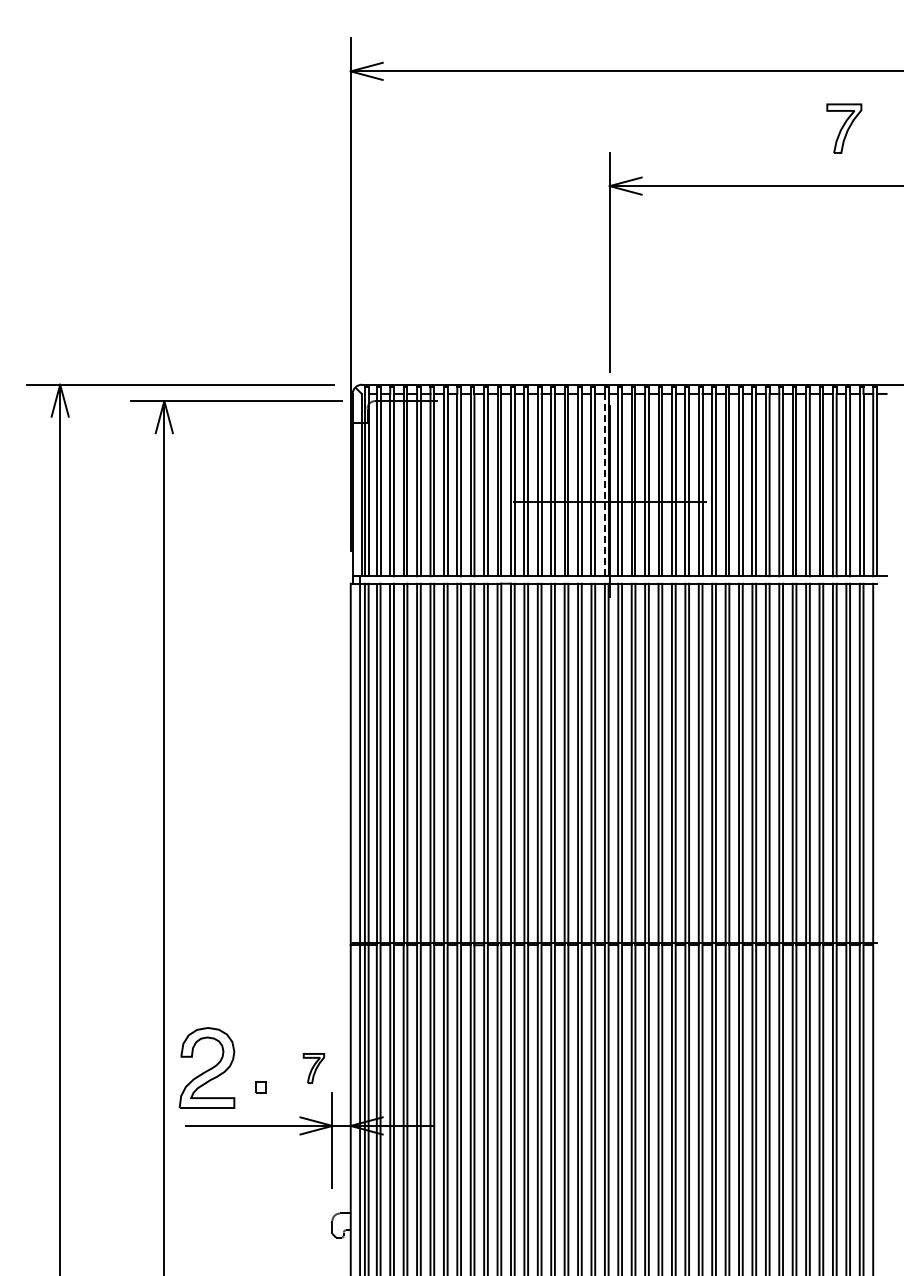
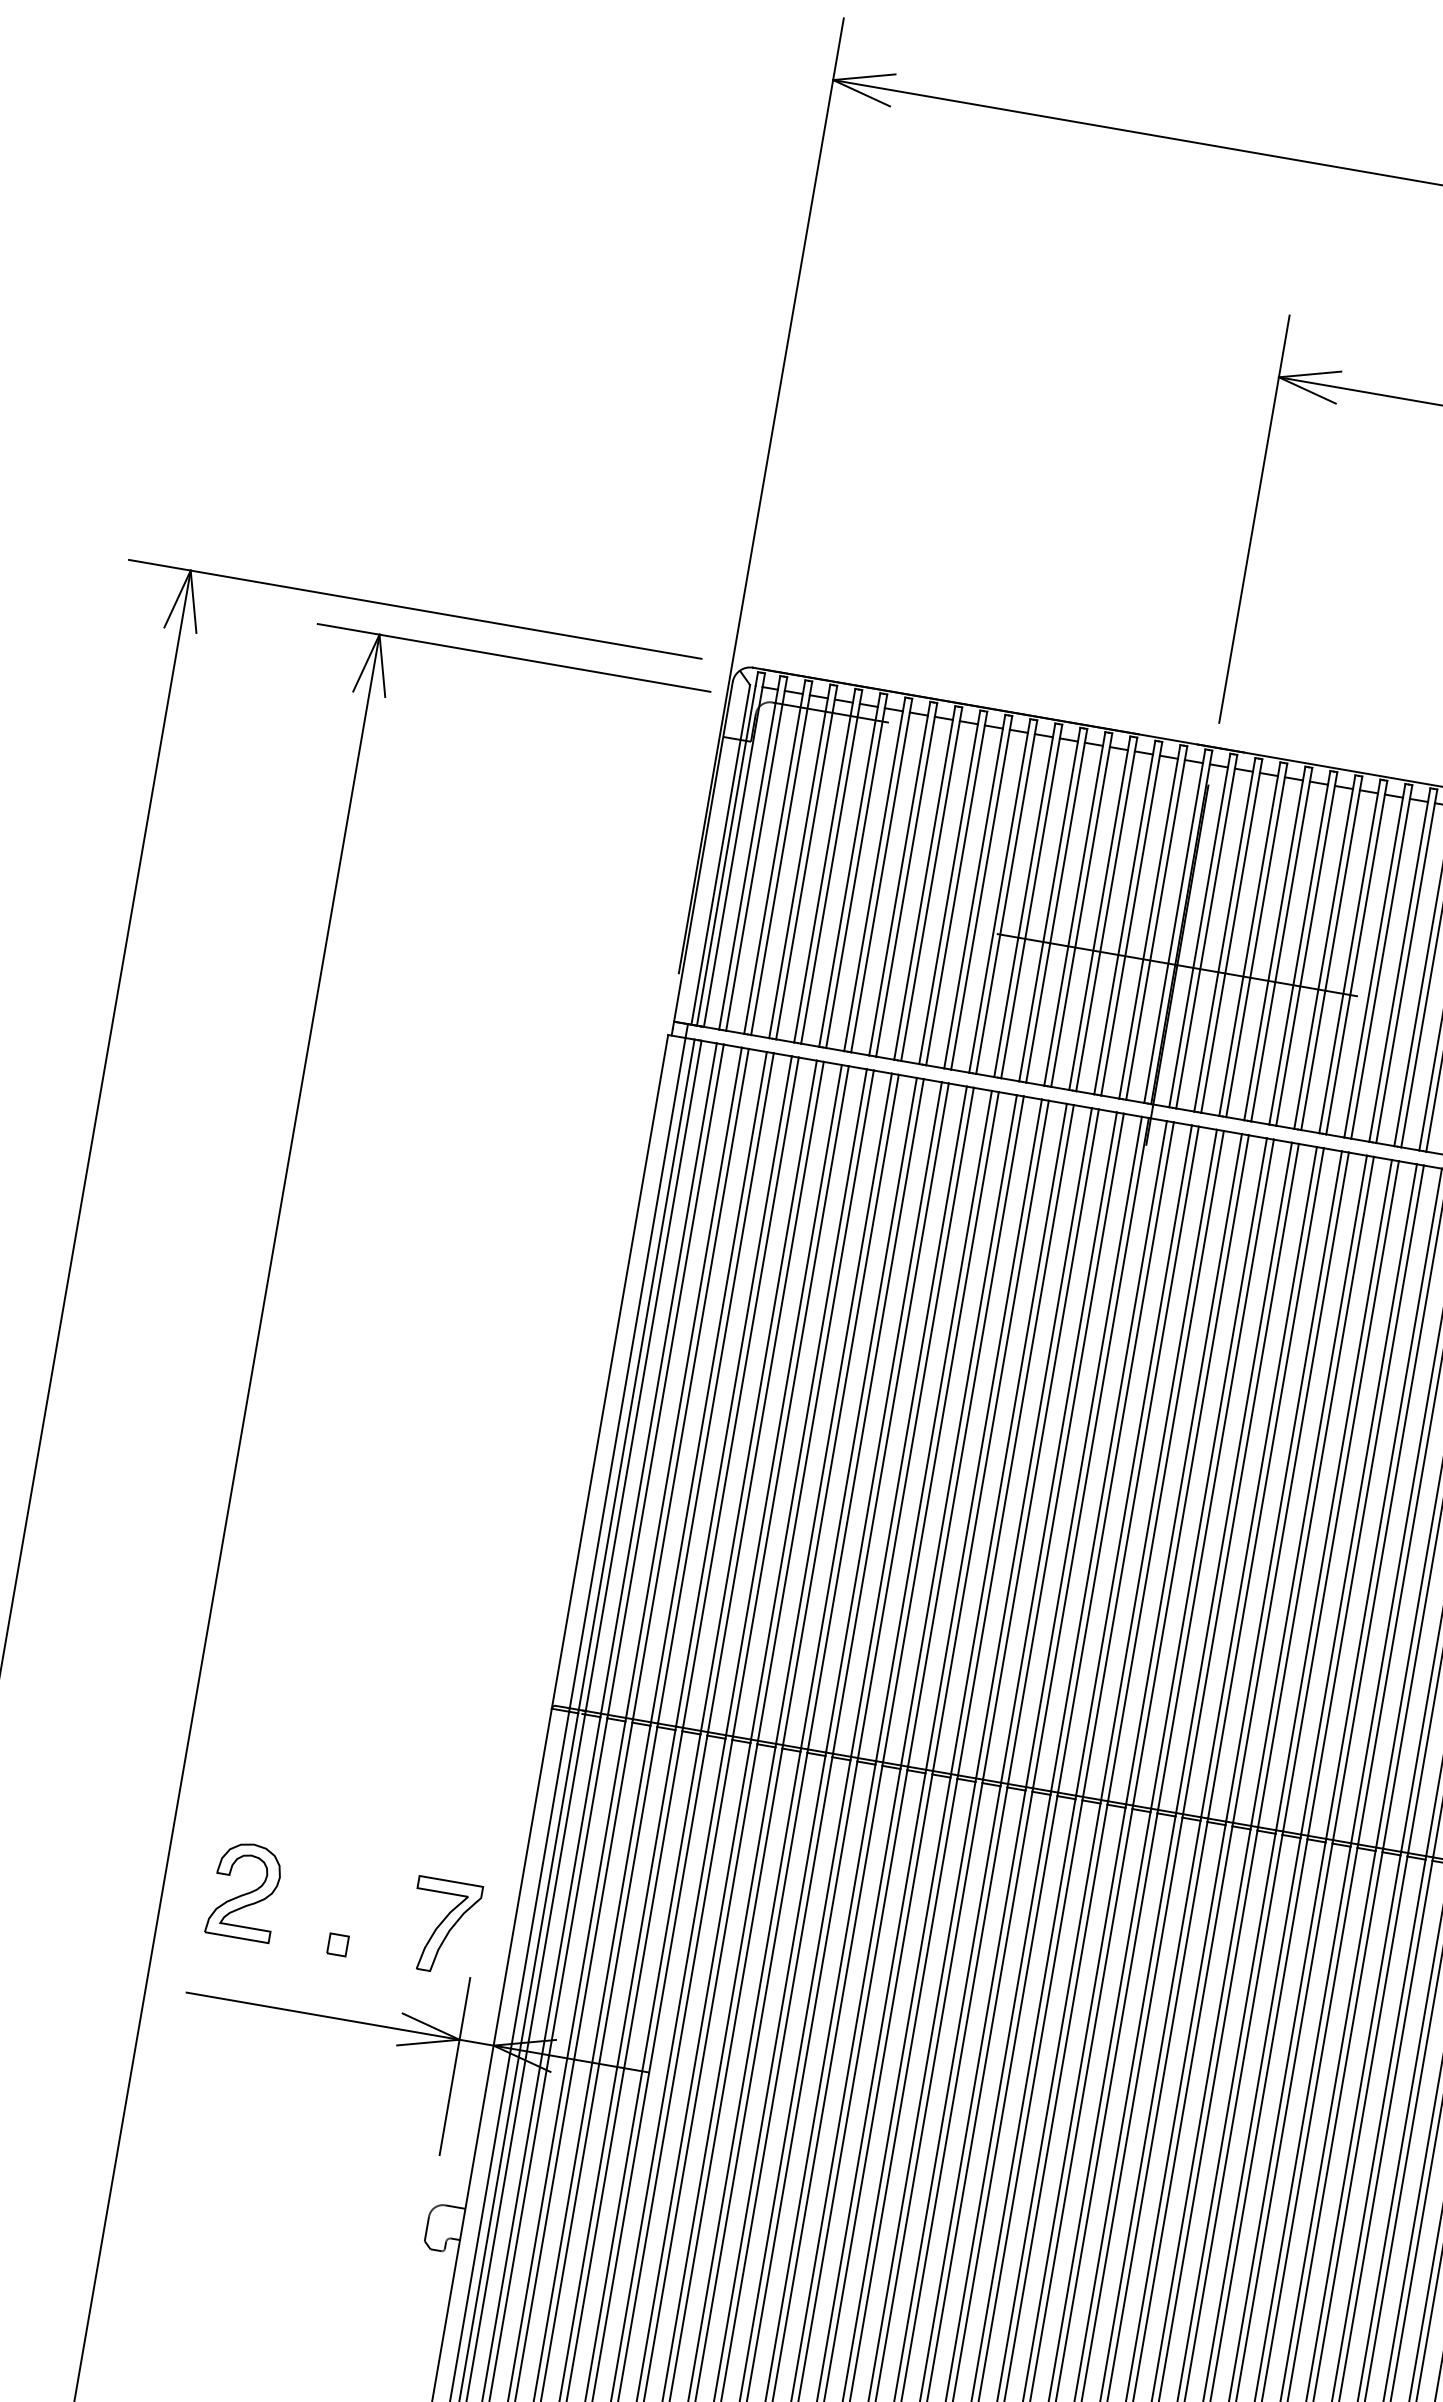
line: (604, 484) -> (1173, 931), dashed -> solid
part: (207, 1067) -> (245, 1890), size x0.62
part: (313, 1068) -> (442, 1926), size x1.67

